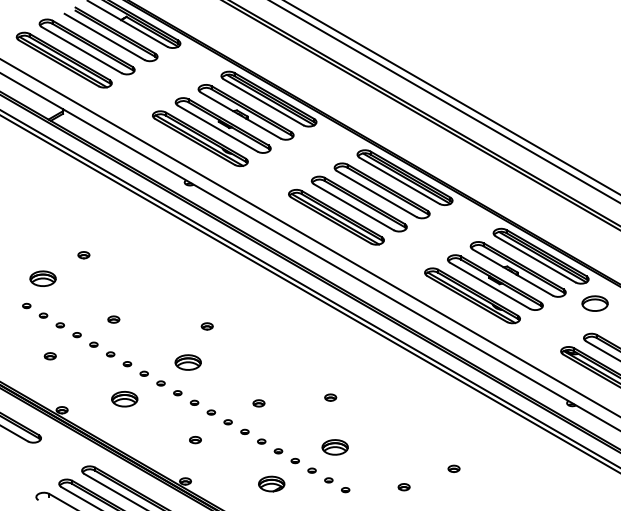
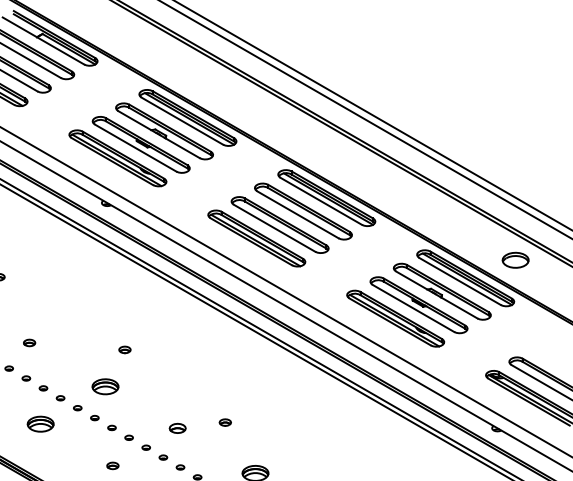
part: (594, 303) -> (515, 260), moved
part: (330, 397) -> (225, 422), moved
part: (258, 403) -> (177, 428), size x1.4

